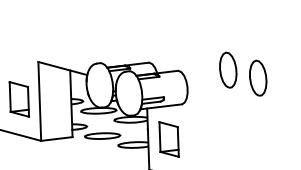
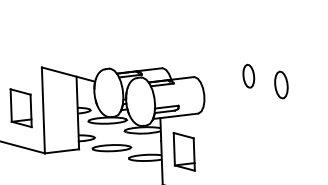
part: (228, 69) -> (248, 75), size x0.6
part: (258, 77) -> (281, 84), size x0.7

